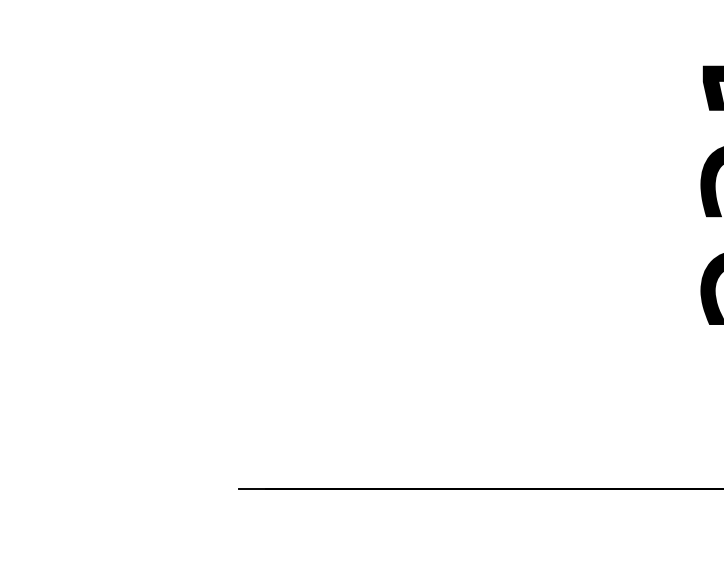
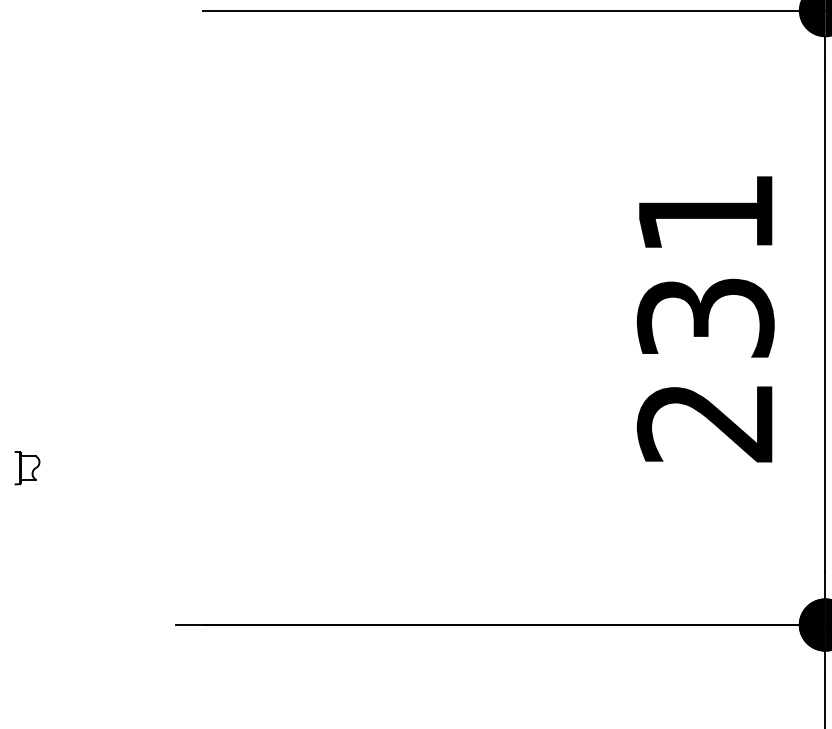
part: (90, 331) -> (27, 468), added

